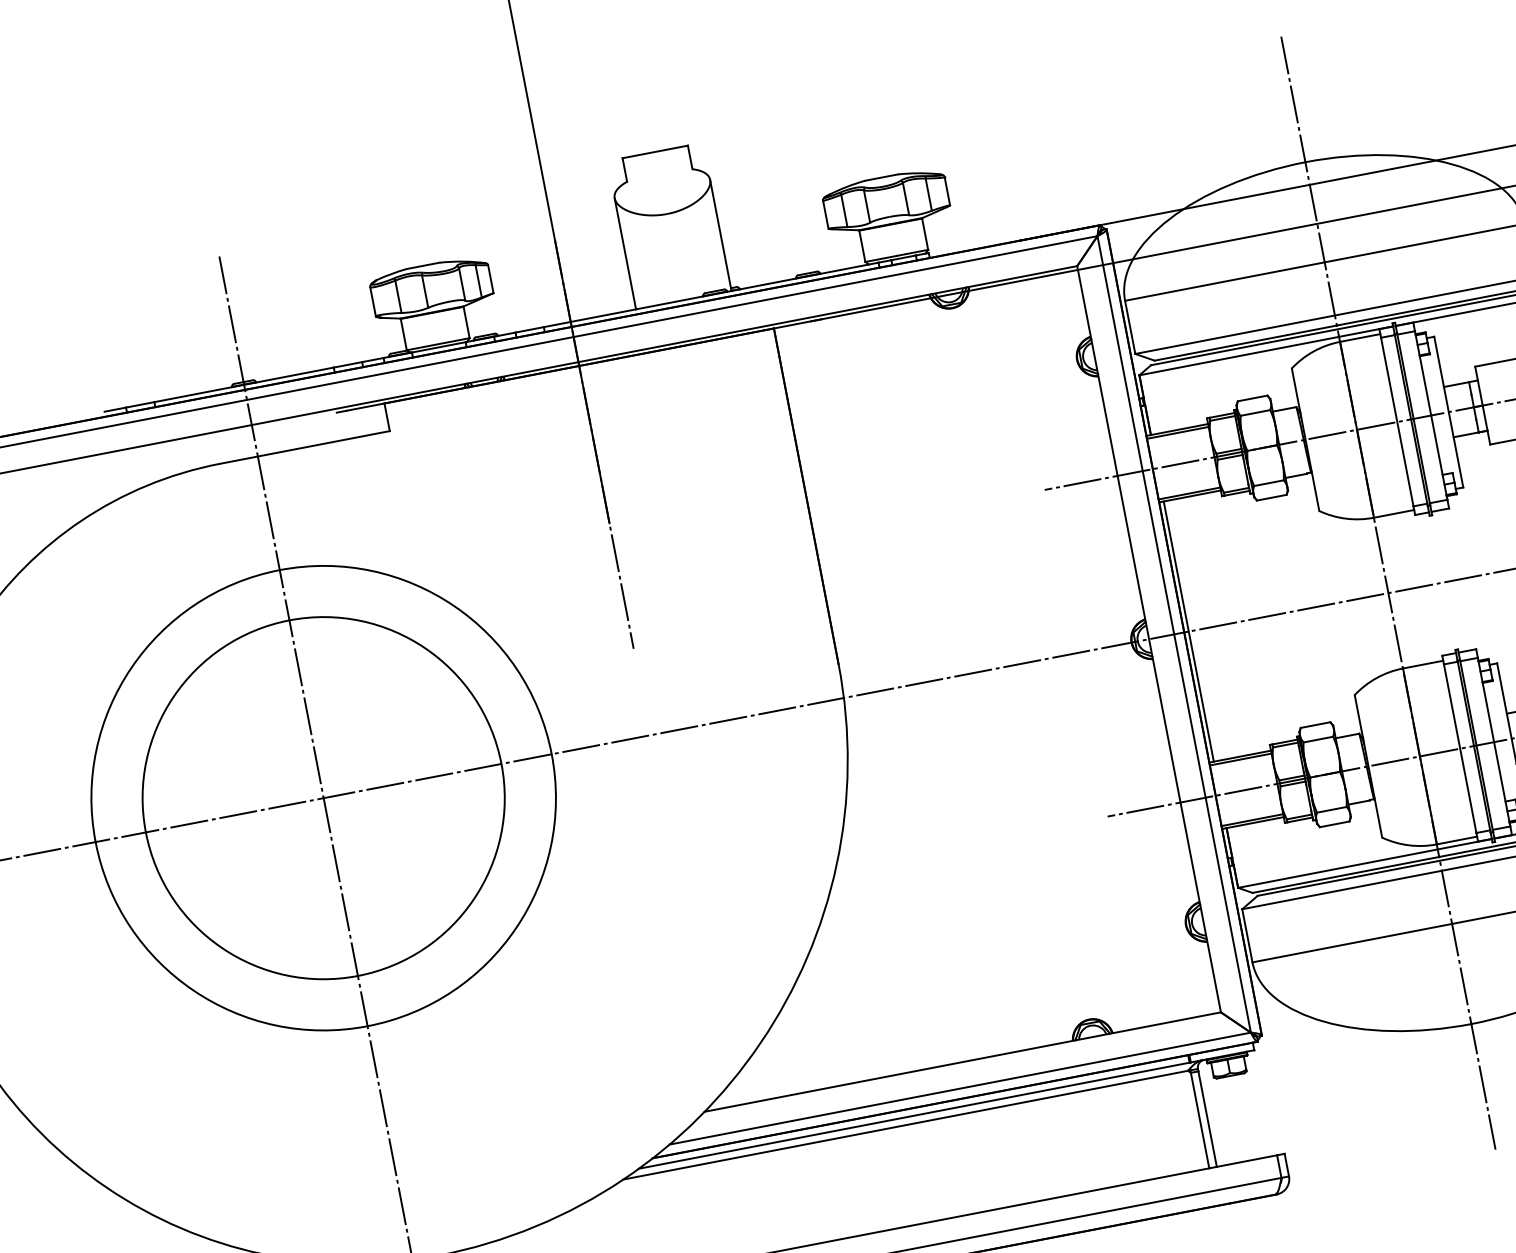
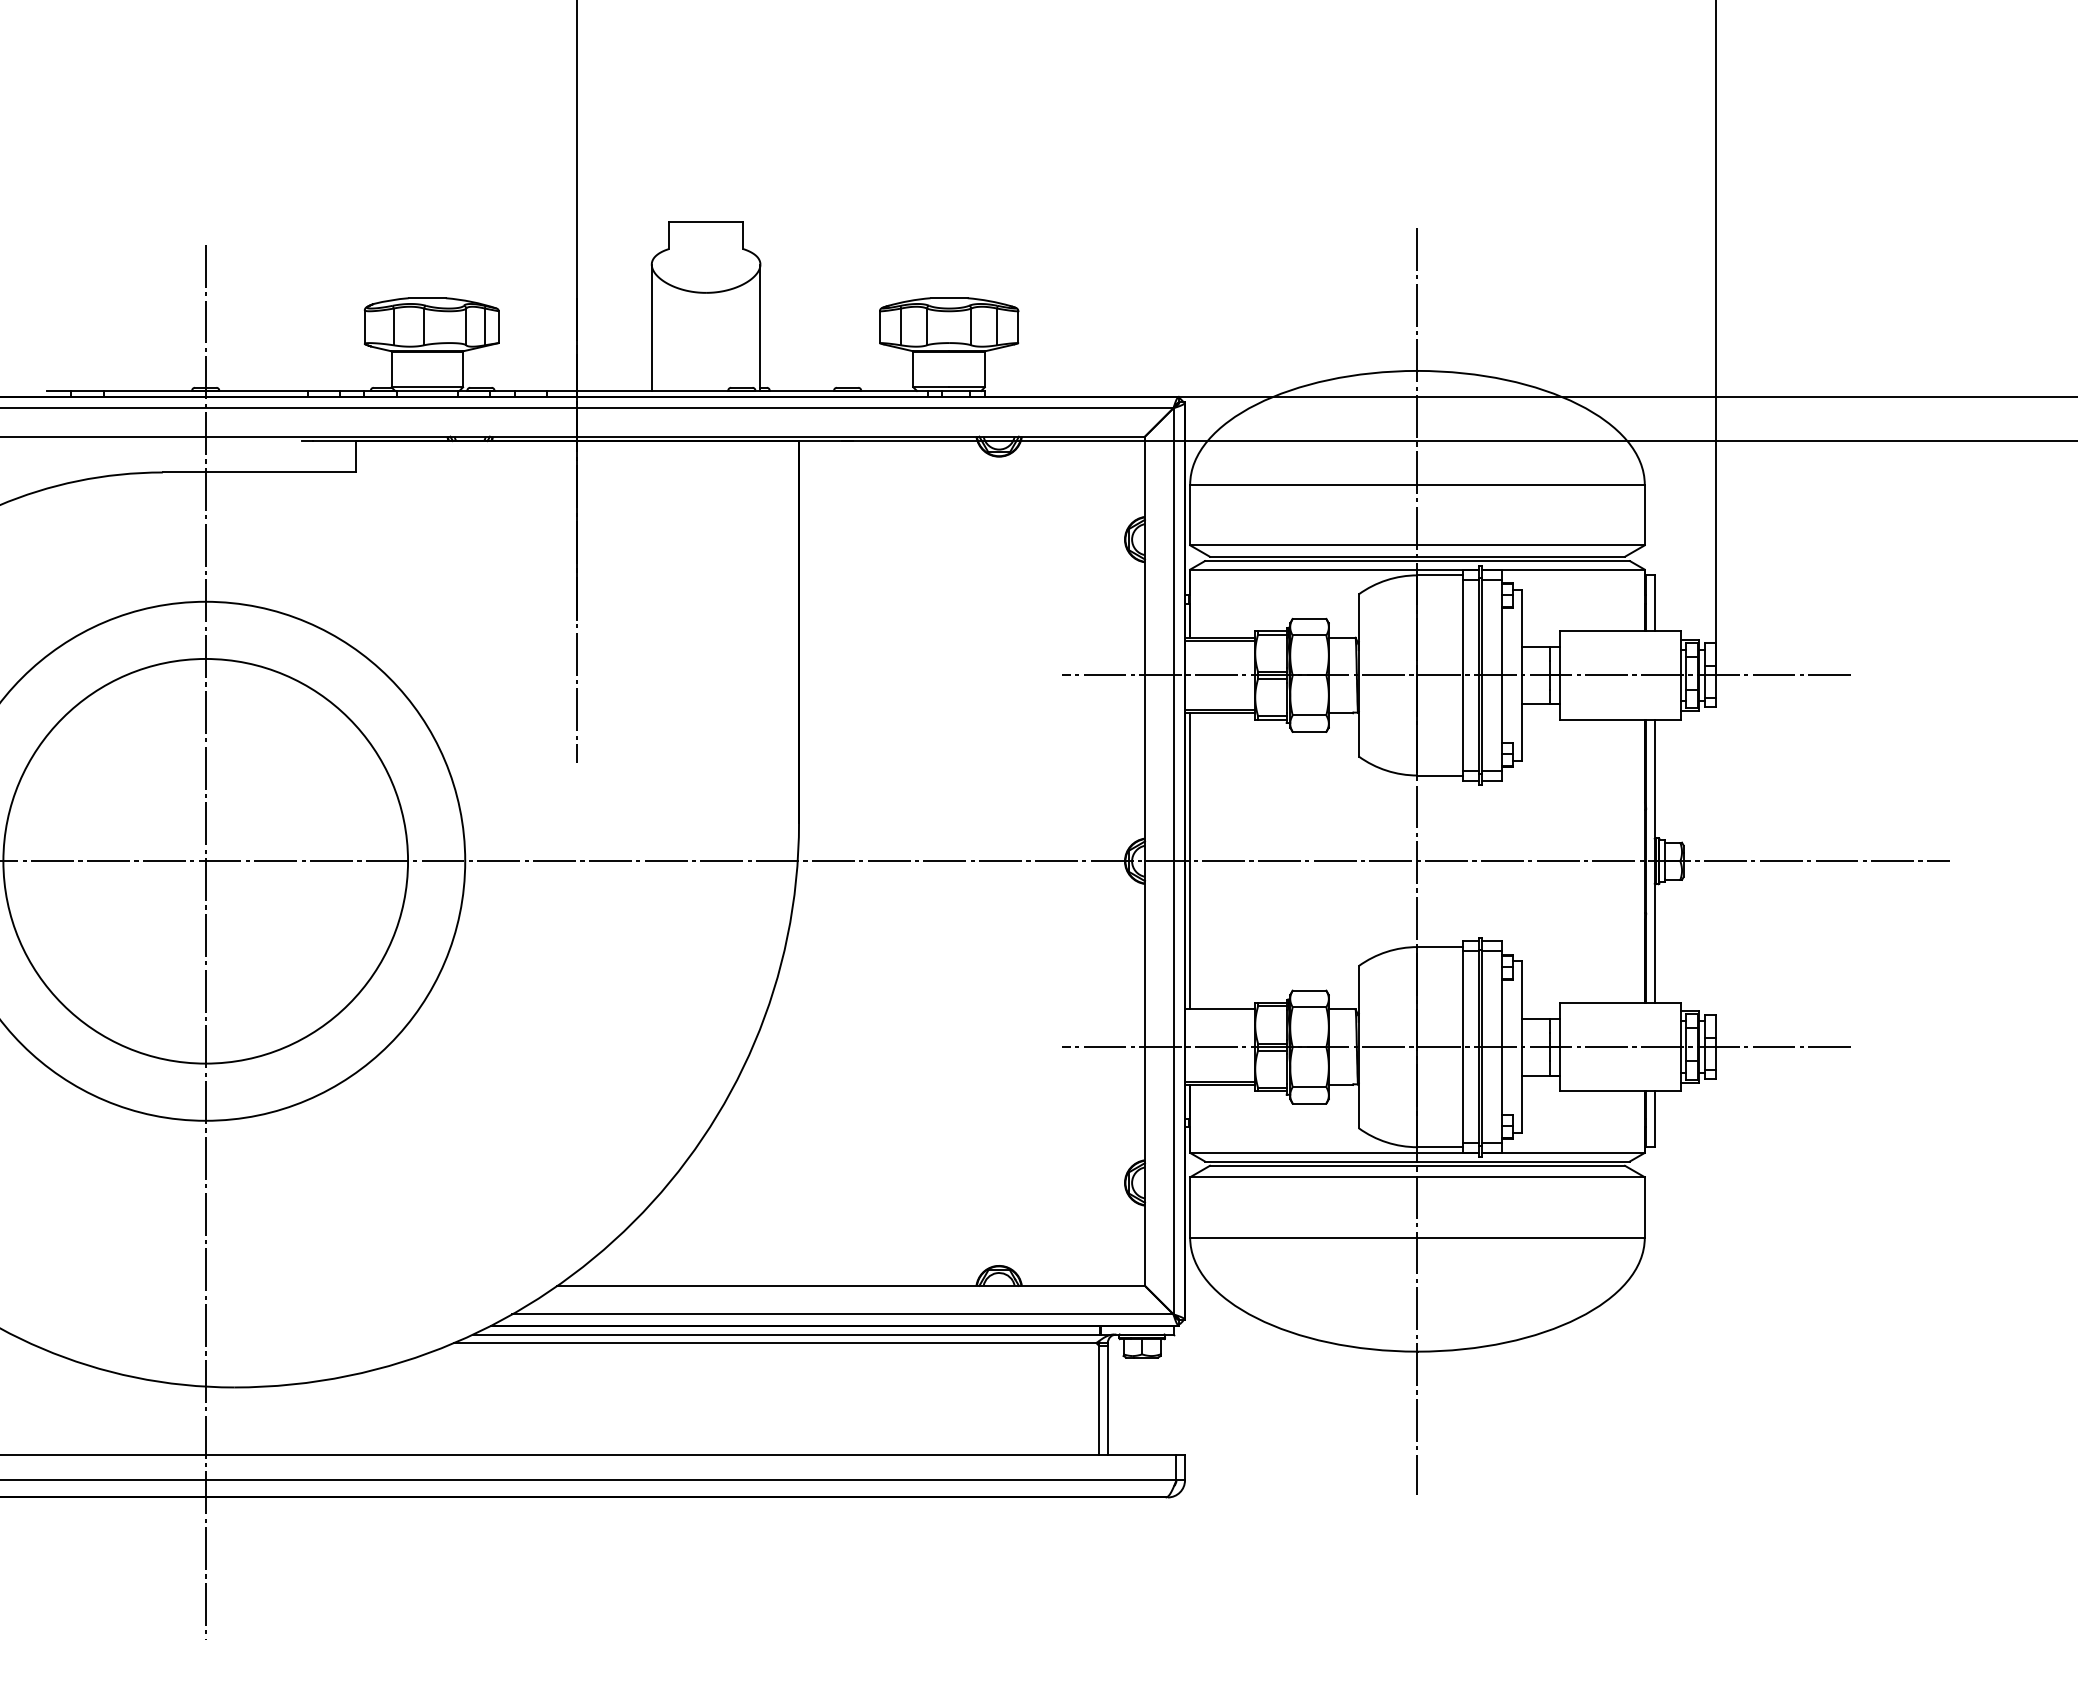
line: (1241, 759) -> (1220, 1012), removed

